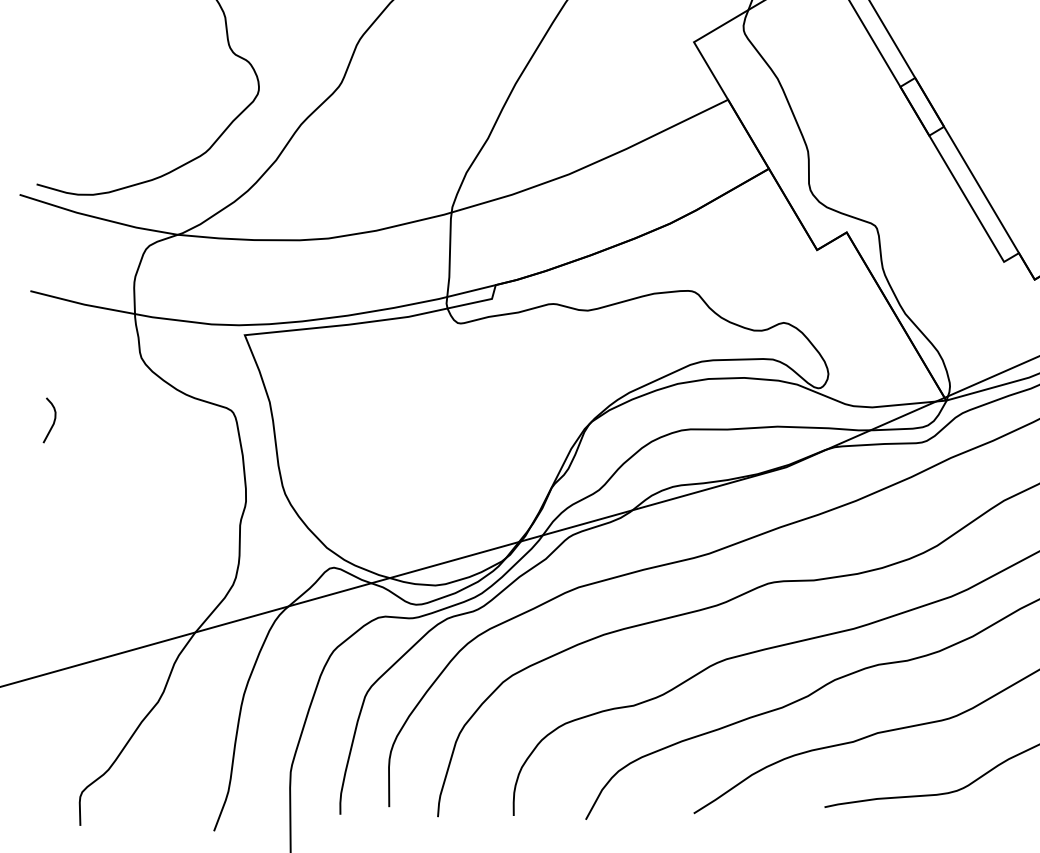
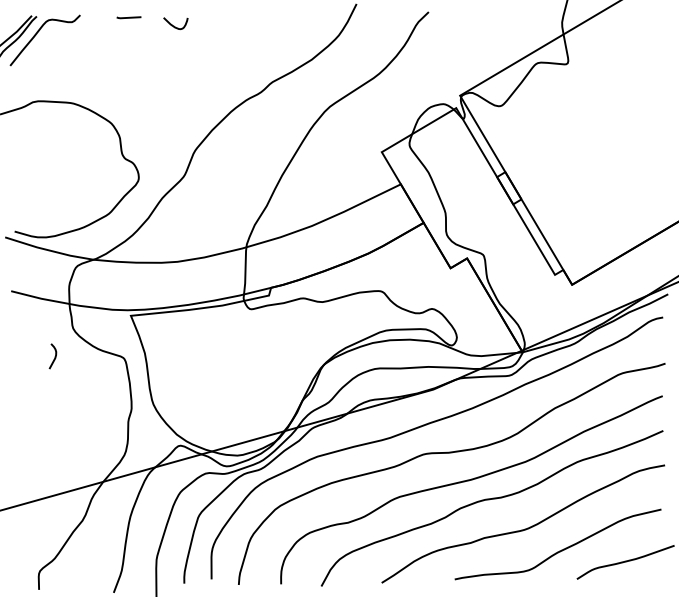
curve: (52, 420) -> (54, 356), moved

